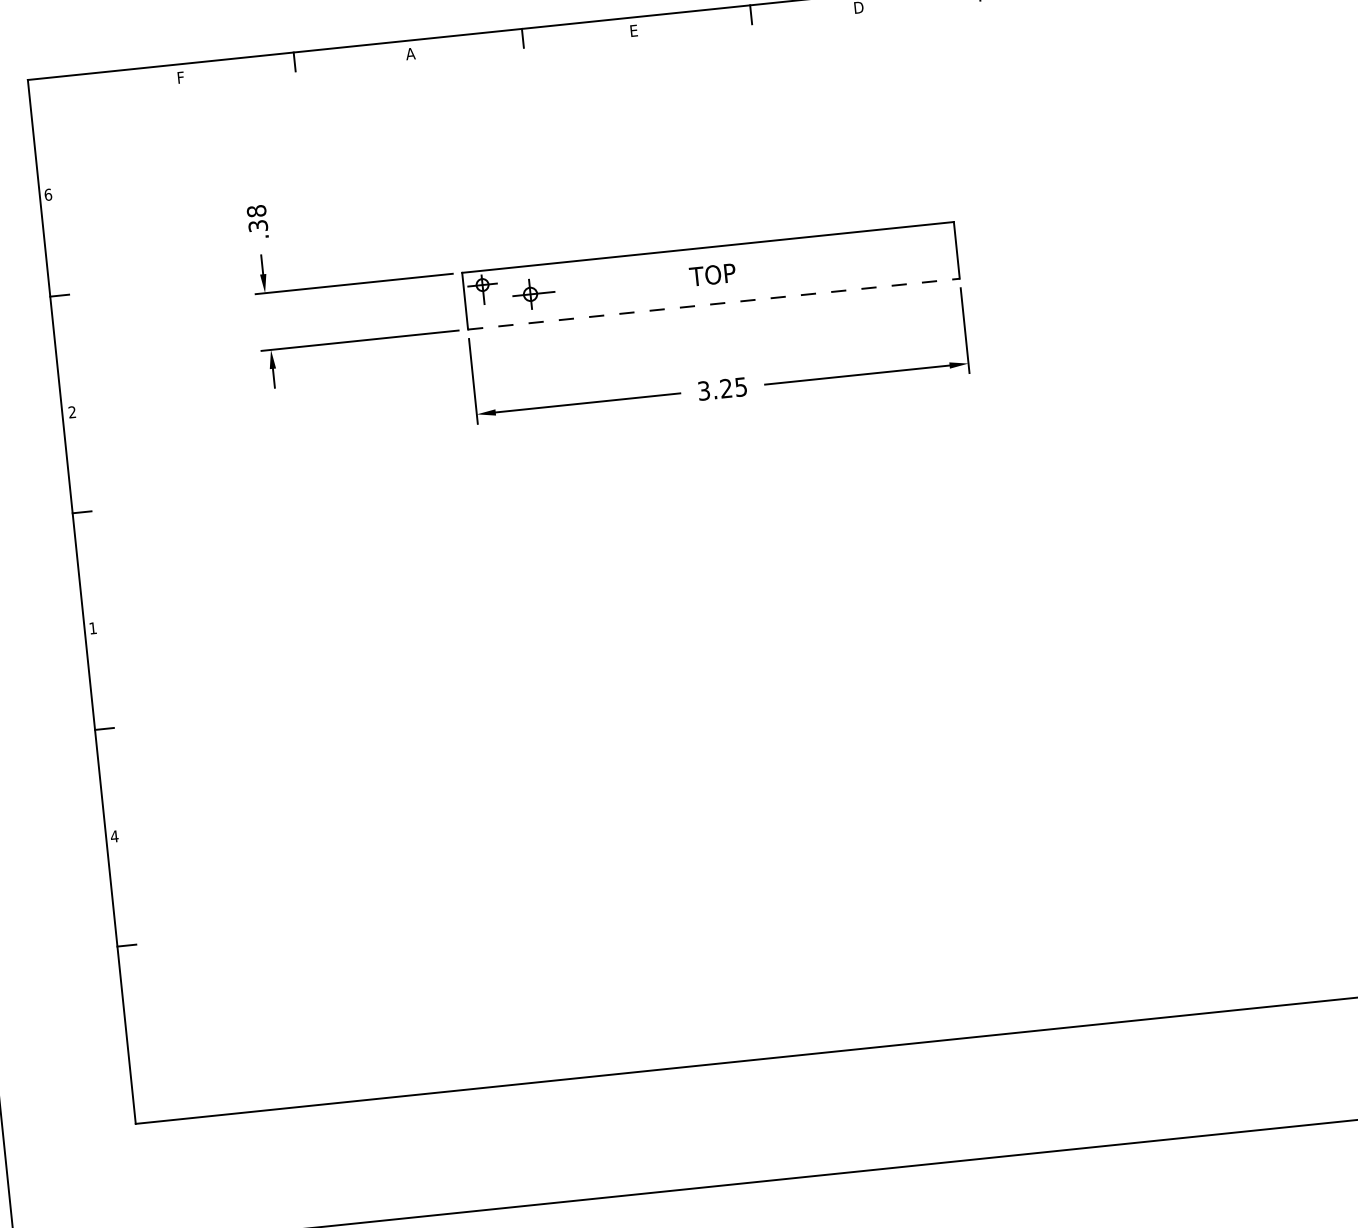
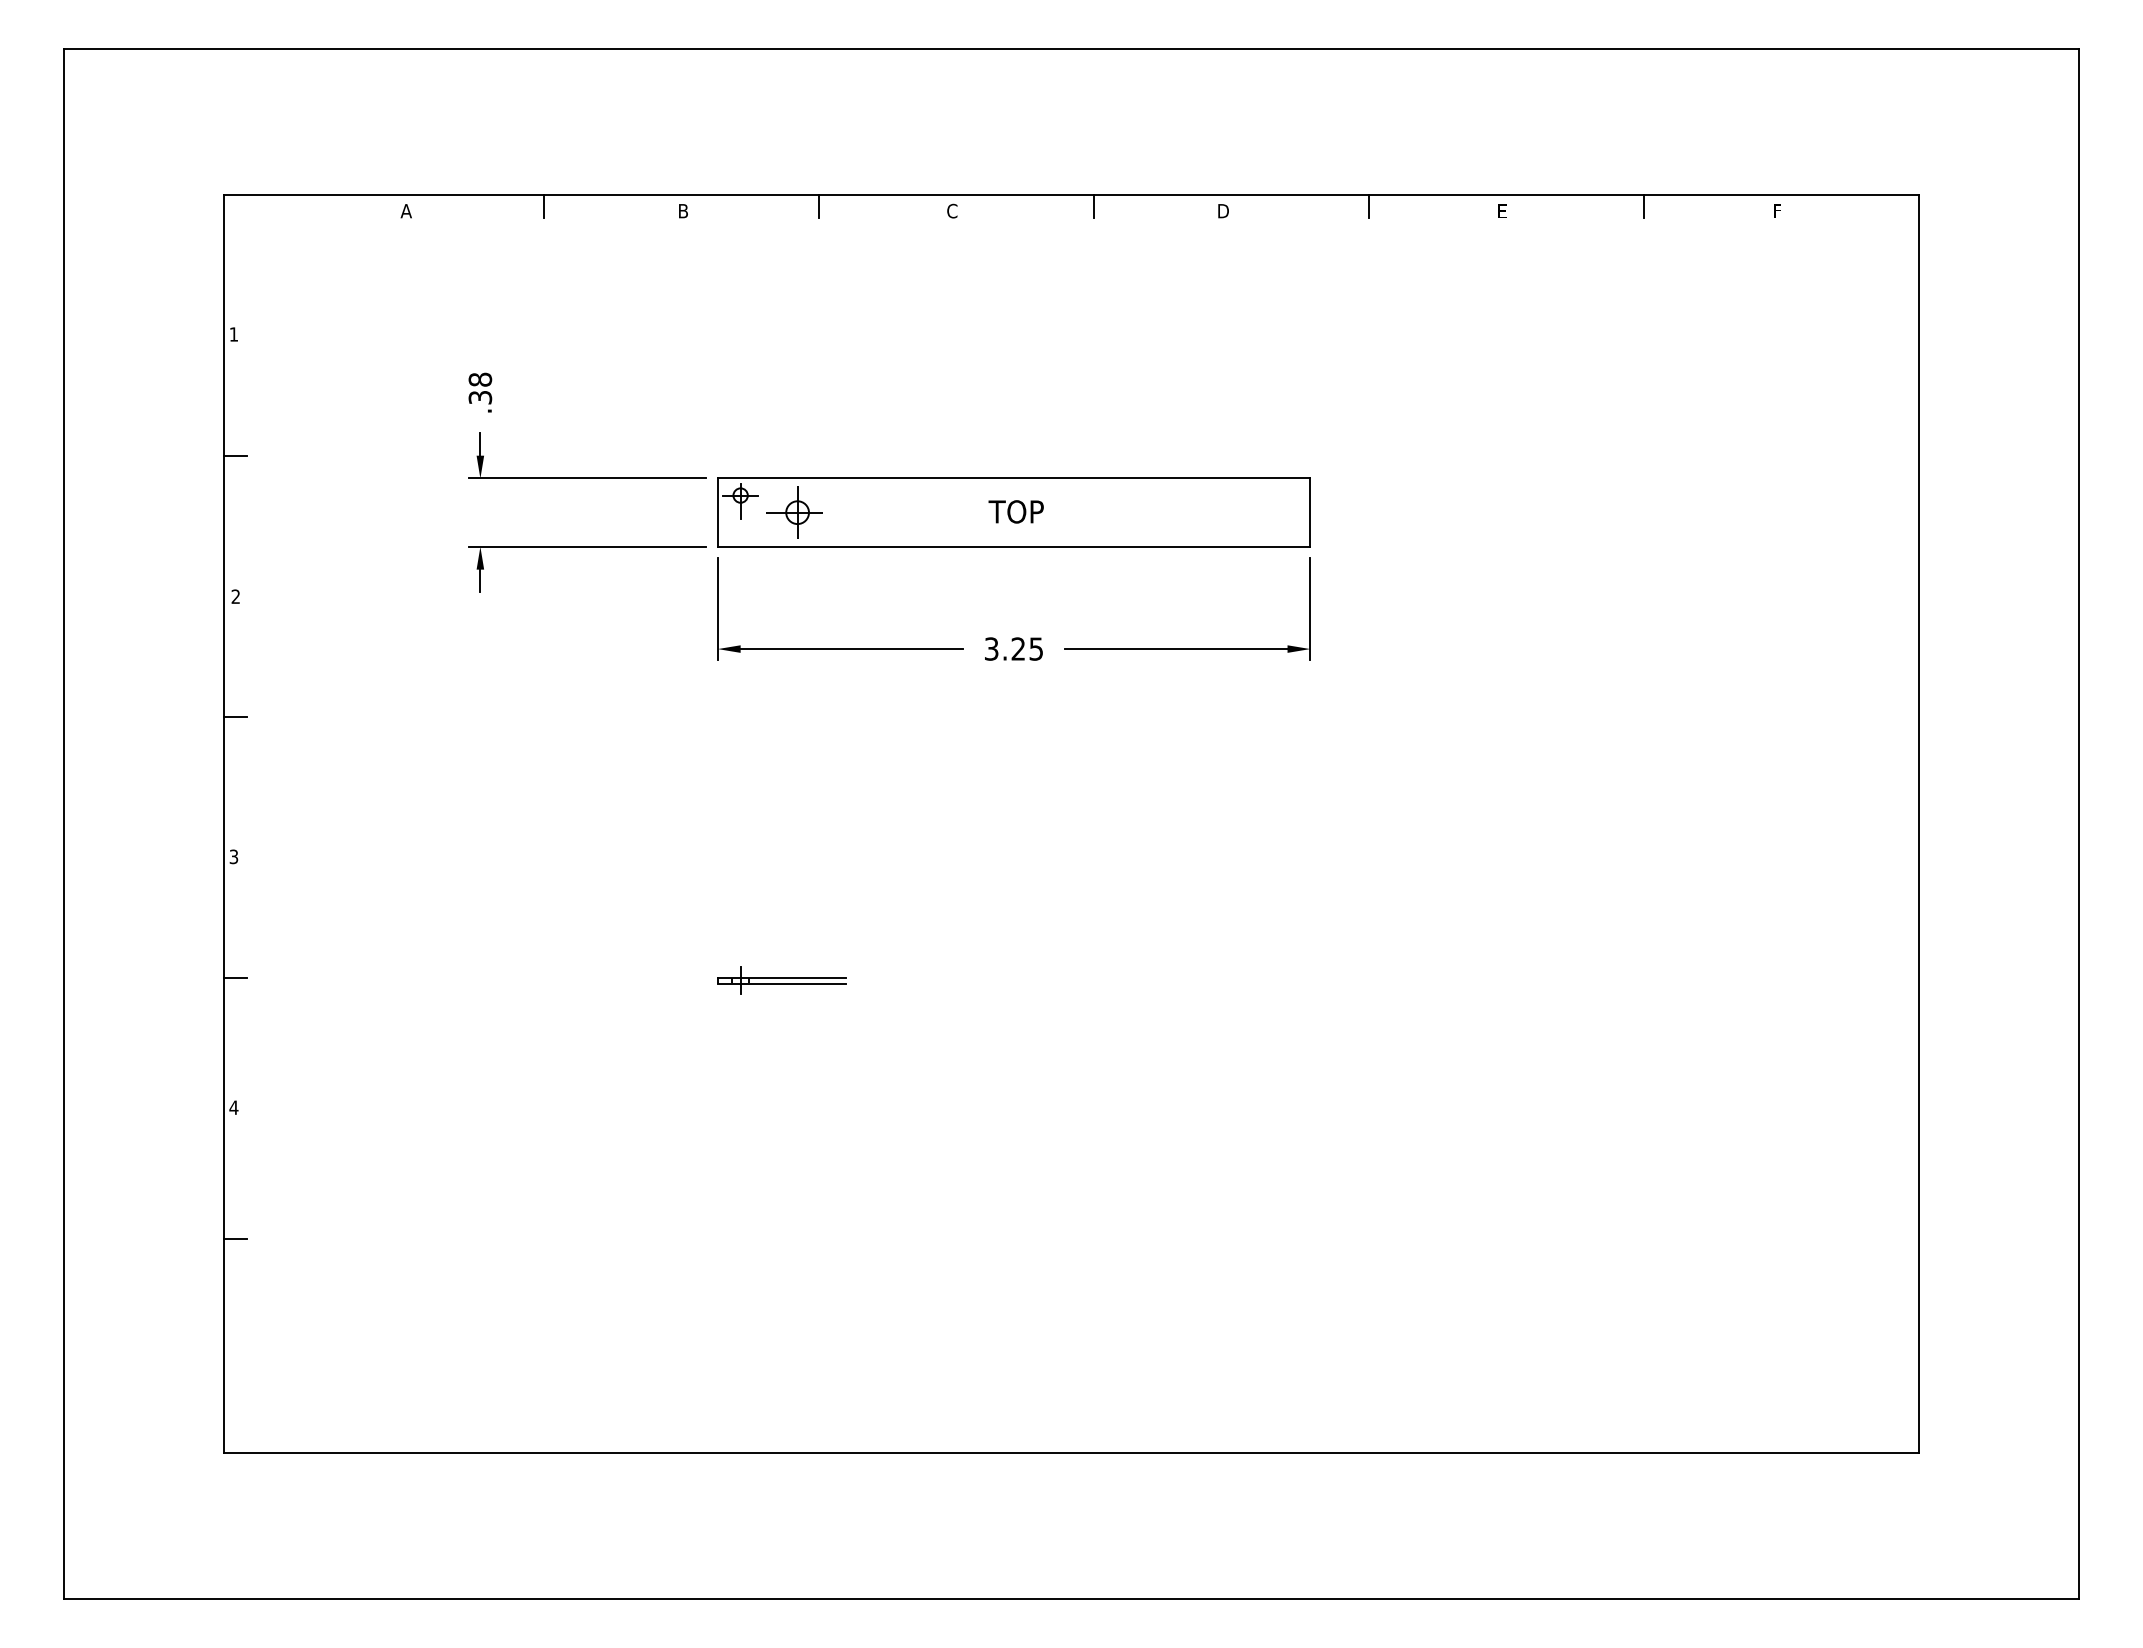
text: (633, 30) -> (952, 210), E -> C
text: (409, 54) -> (682, 211), A -> B
text: (180, 78) -> (405, 211), F -> A
text: (47, 194) -> (233, 334), 6 -> 1
part: (528, 294) -> (794, 512), size x1.43
line: (714, 303) -> (1014, 546), dashed -> solid
text: (92, 628) -> (233, 856), 1 -> 3
part: (558, 683) -> (781, 980), added

